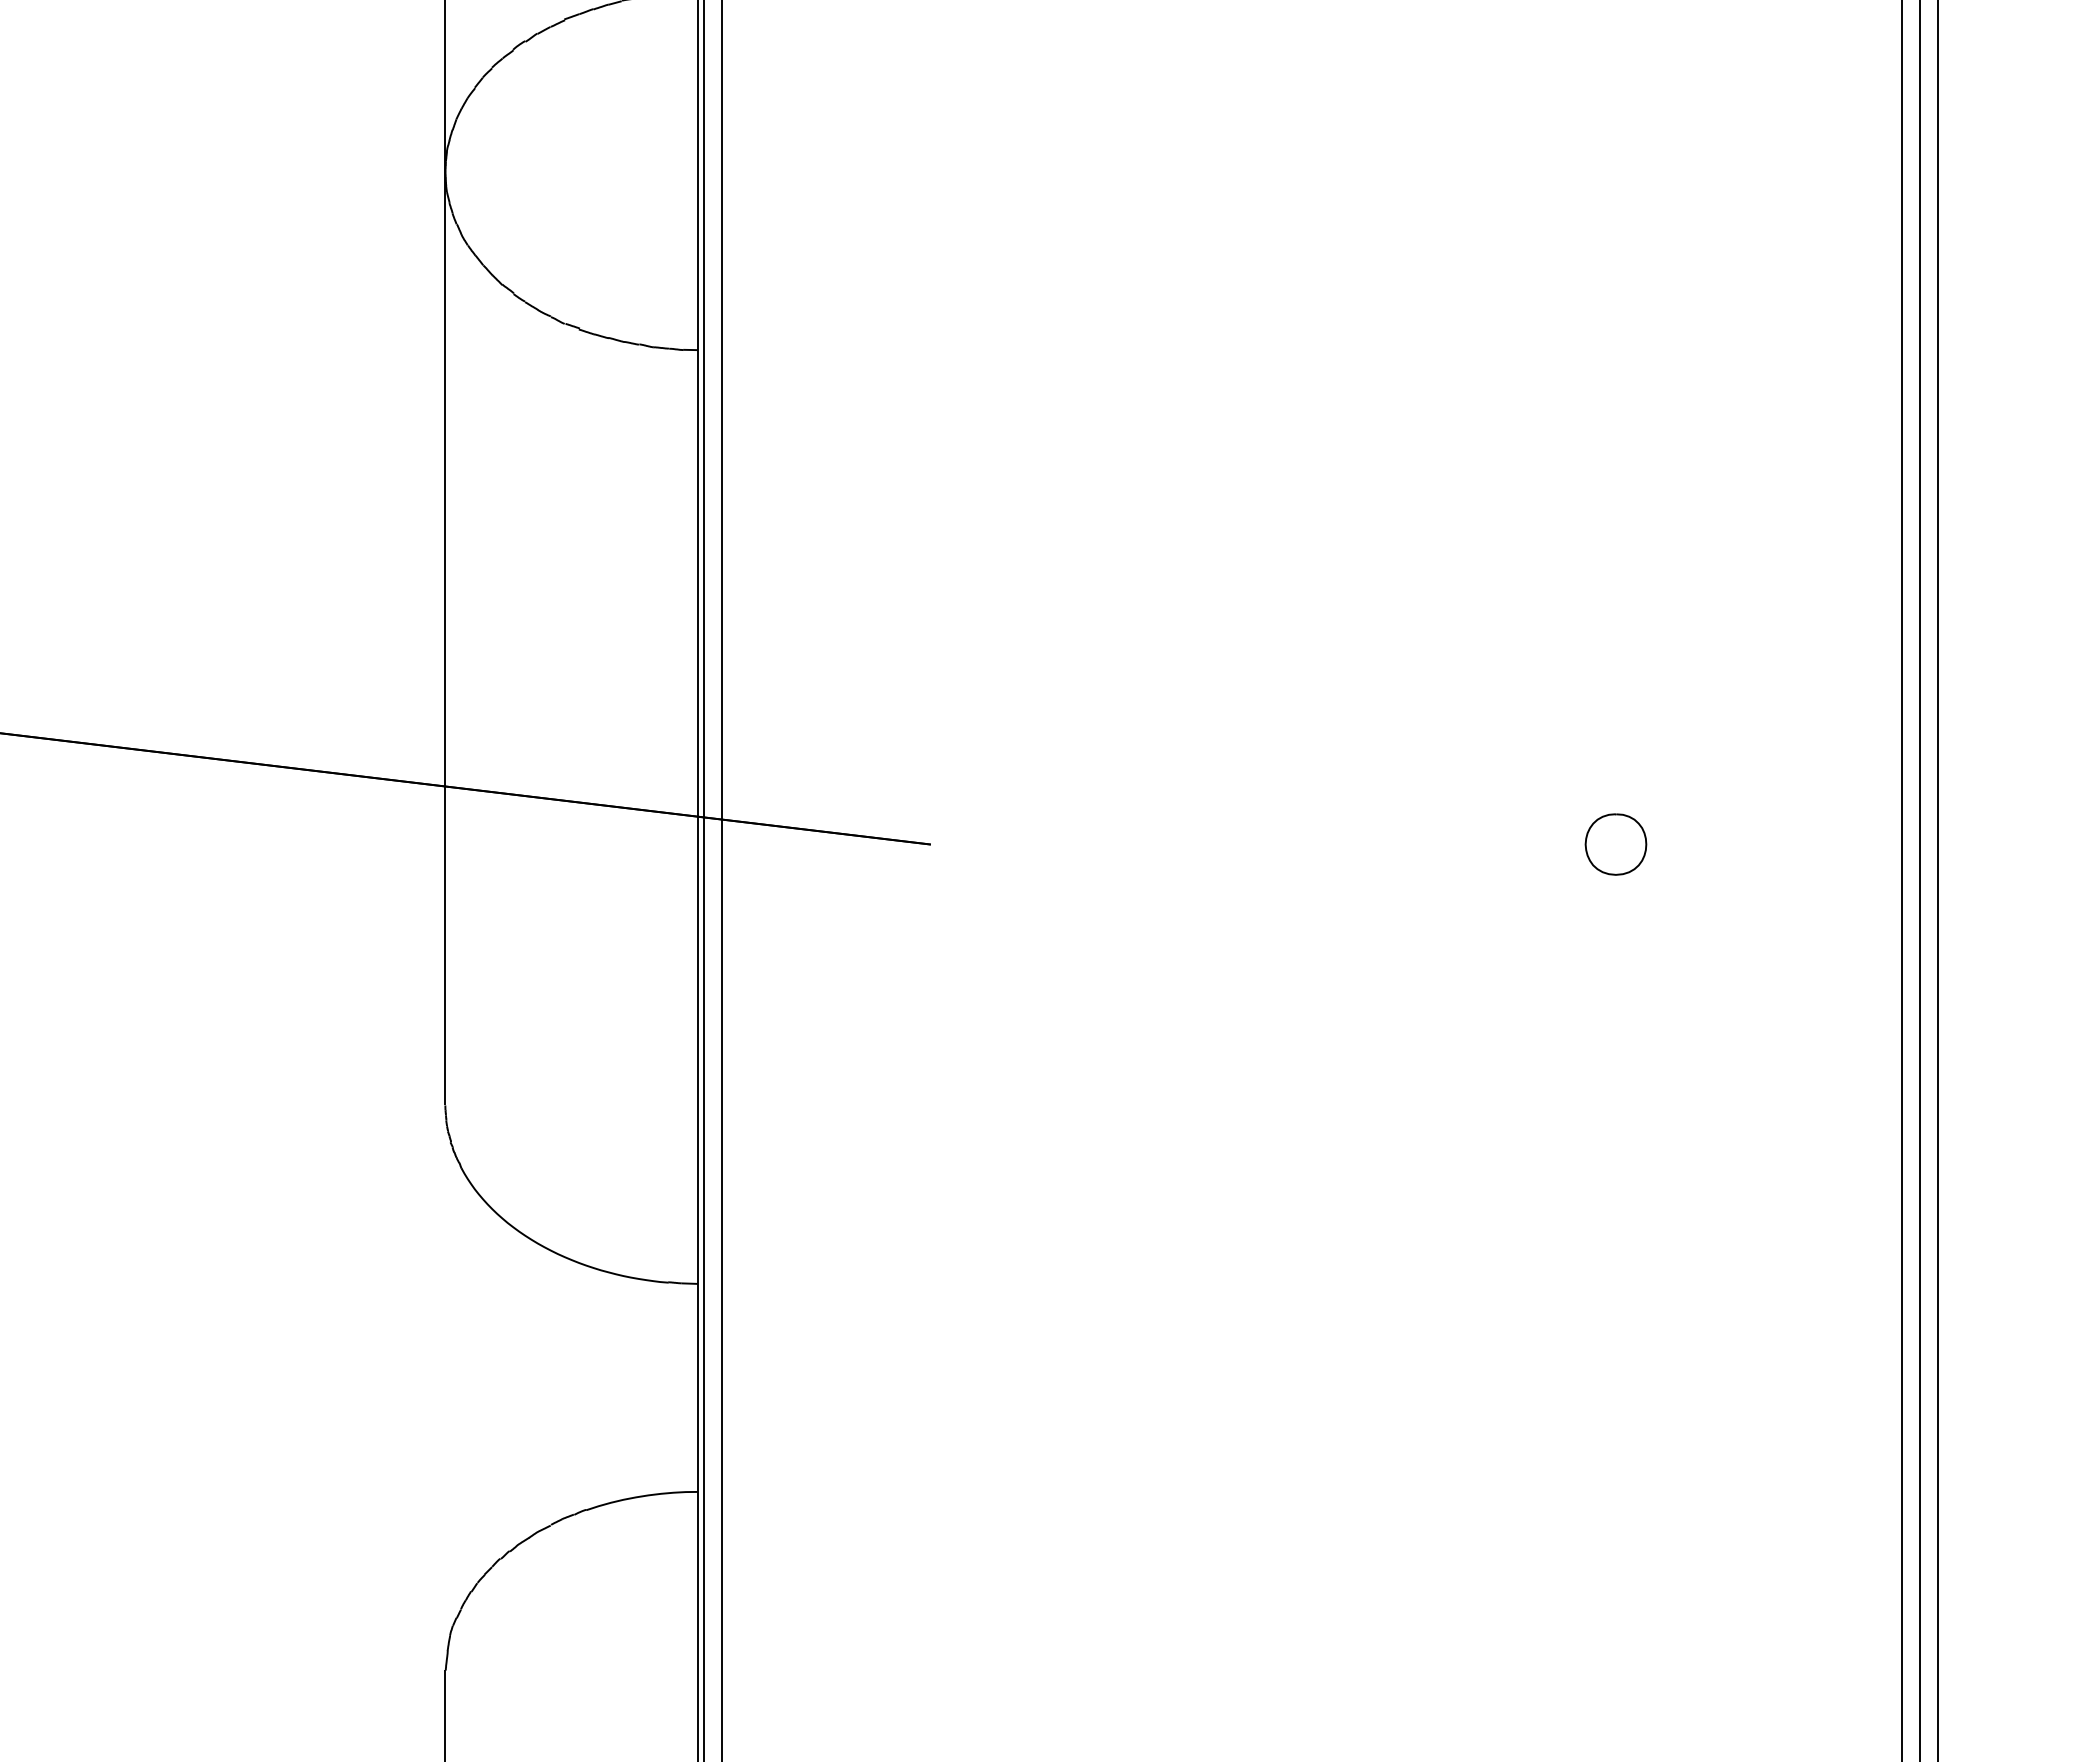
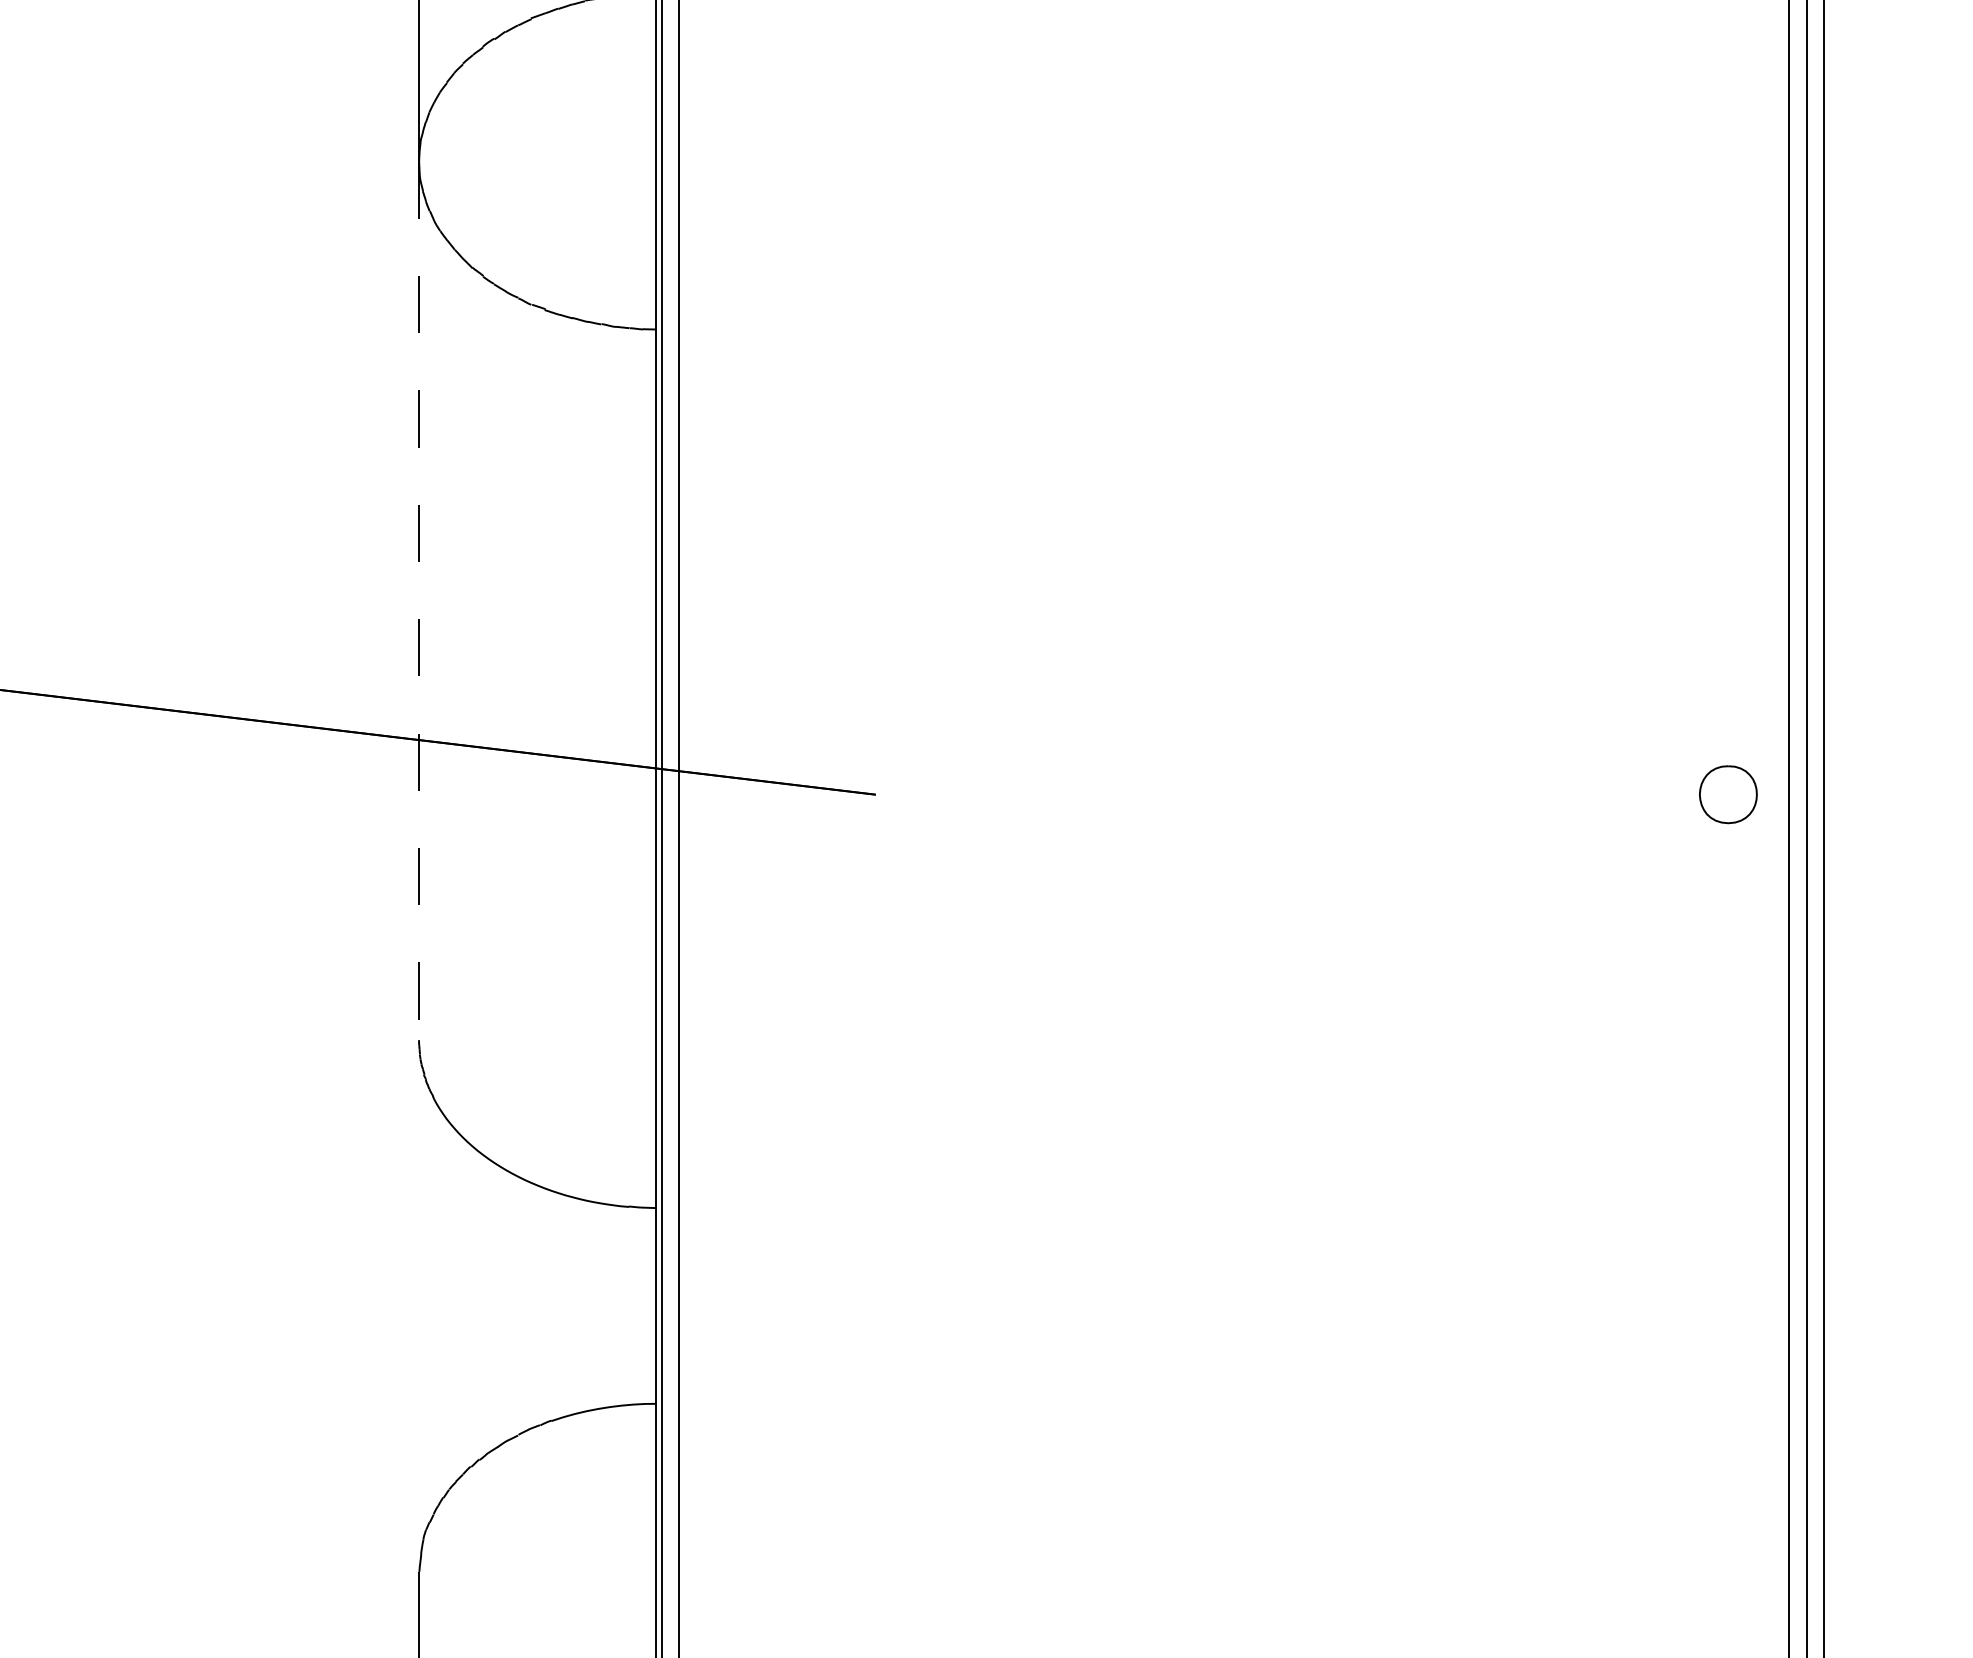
line: (445, 638) -> (419, 600), solid -> dashed
part: (1615, 844) -> (1727, 794), moved

